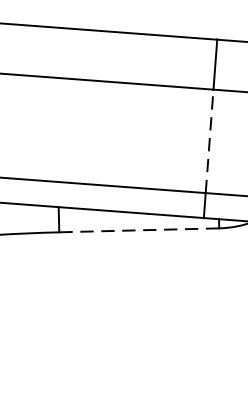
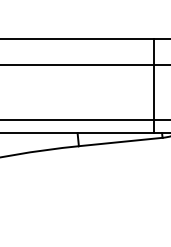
line: (210, 141) -> (154, 92), dashed -> solid
line: (138, 231) -> (120, 142), dashed -> solid

